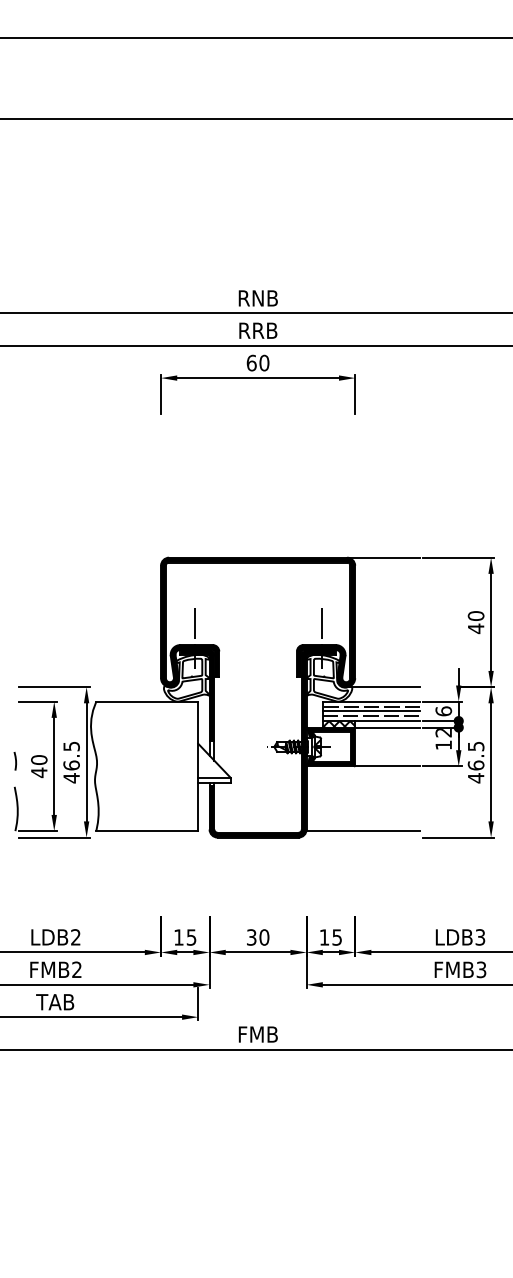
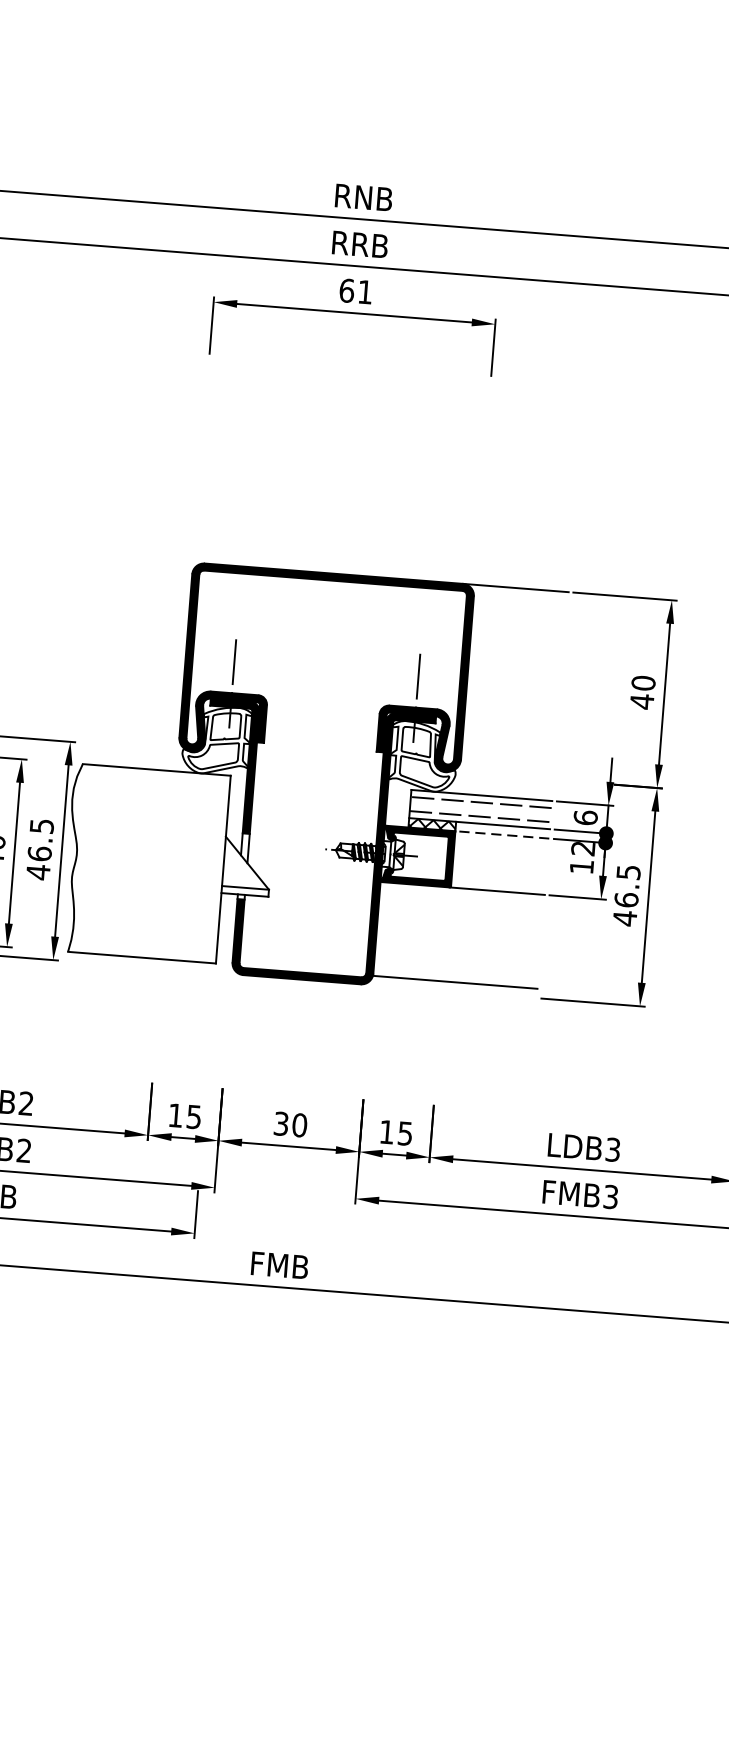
text: (264, 362) -> (365, 291), 60 -> 61
line: (383, 687) -> (501, 776), removed
line: (370, 711) -> (479, 809), removed
line: (387, 727) -> (502, 834), solid -> dashed

